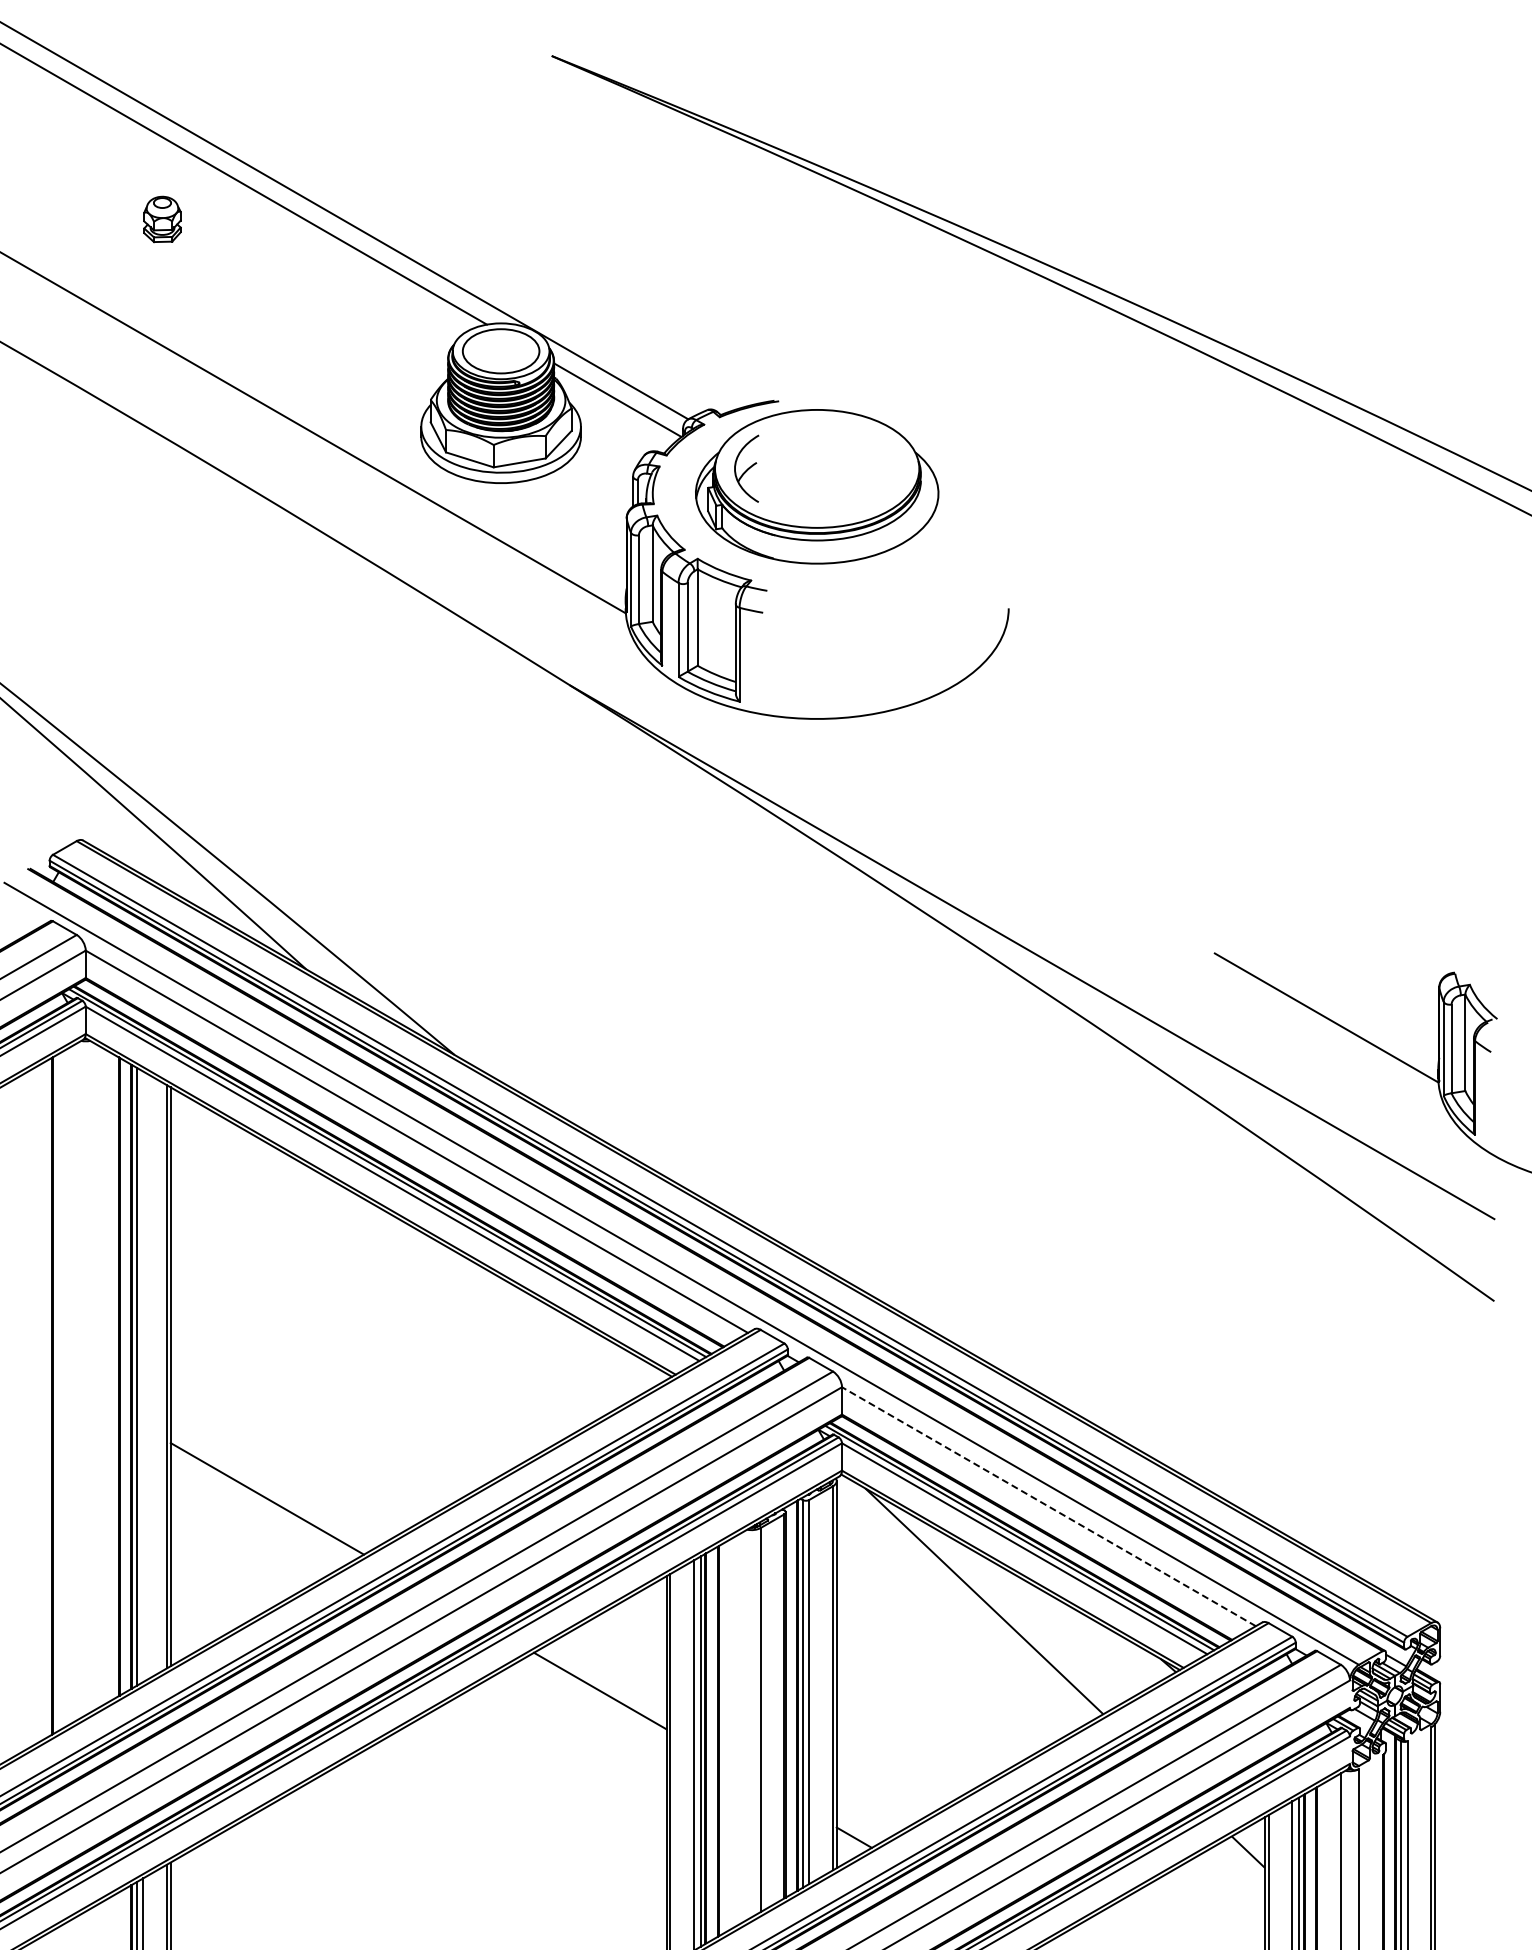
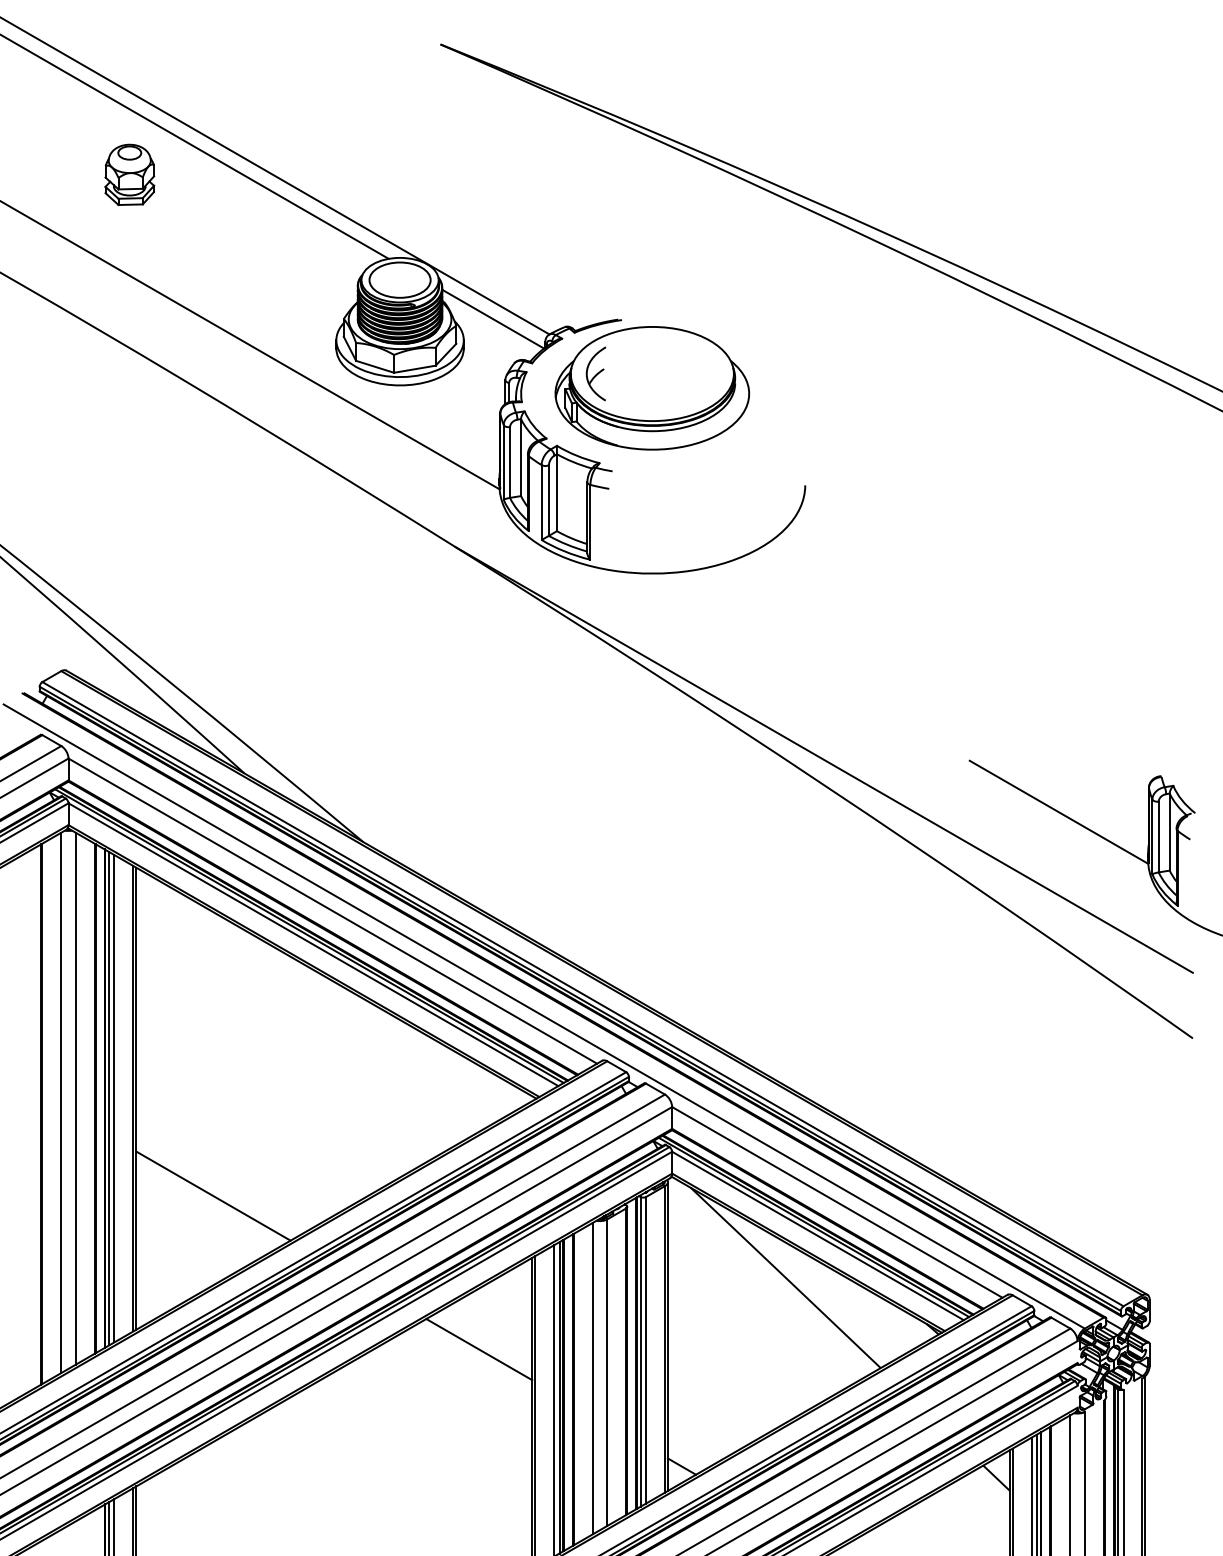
part: (162, 219) -> (129, 174), size x1.67
line: (94, 1376) -> (75, 1098), added
line: (143, 1376) -> (114, 1098), added
line: (76, 1381) -> (61, 1102), added
line: (1048, 1506) -> (836, 1202), dashed -> solid
line: (742, 1727) -> (592, 1378), added

